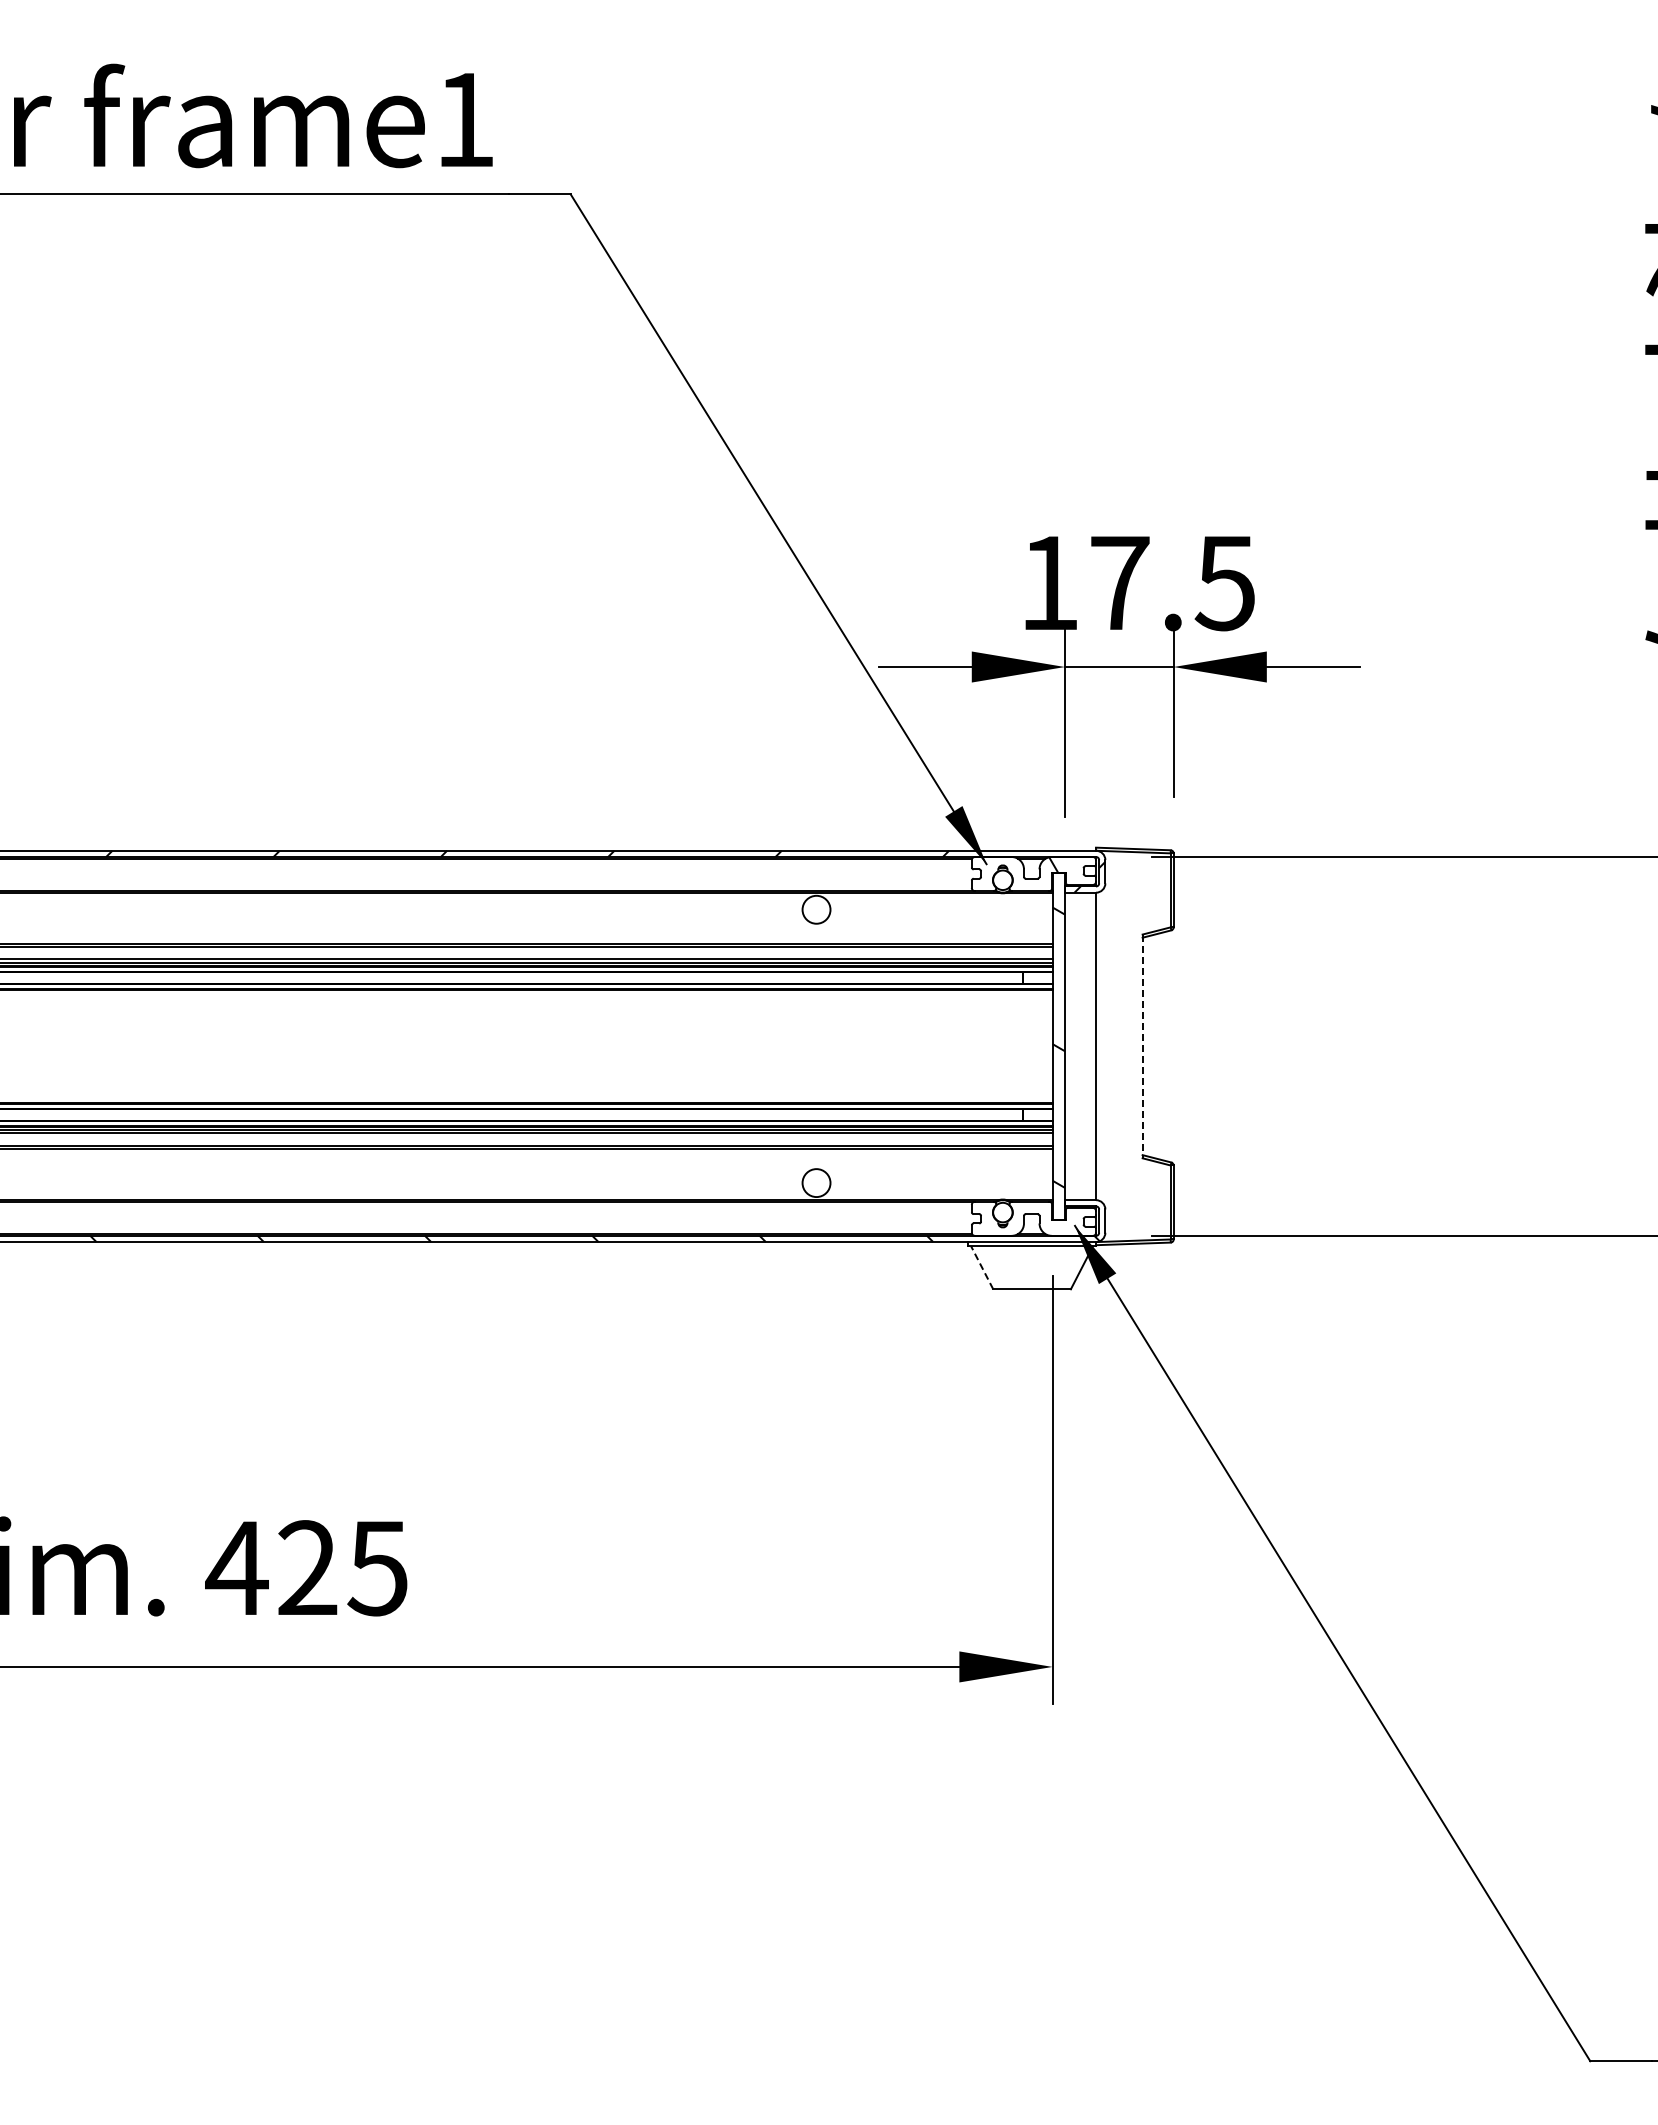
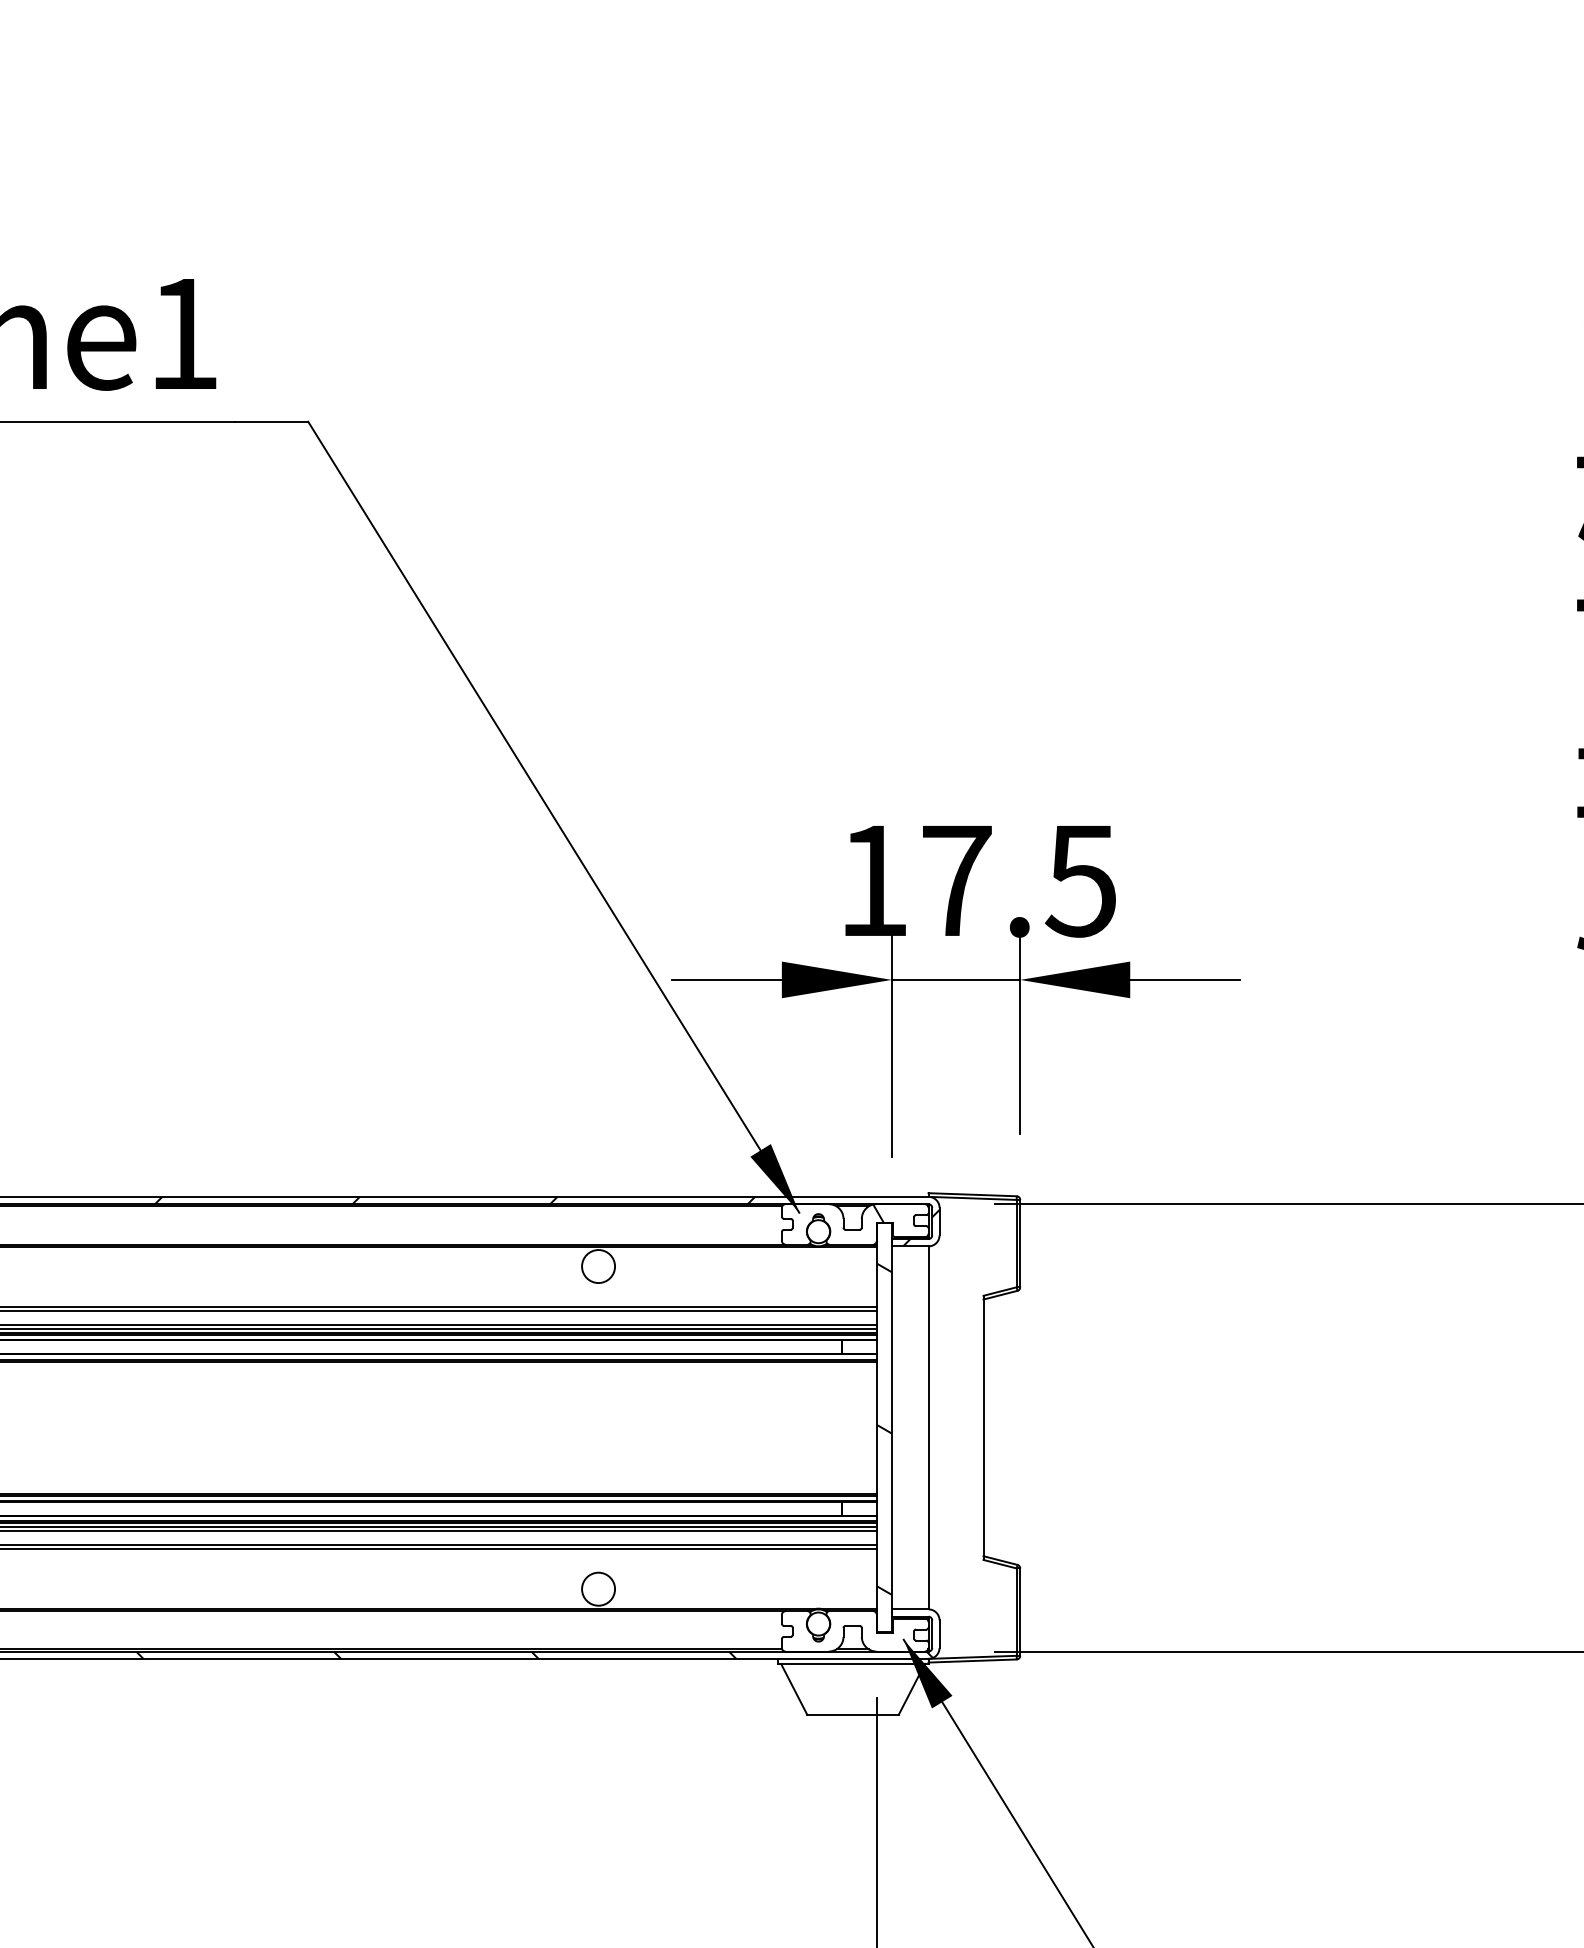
line: (1142, 1046) -> (983, 1427), dashed -> solid
line: (982, 1267) -> (794, 1688), dashed -> solid

